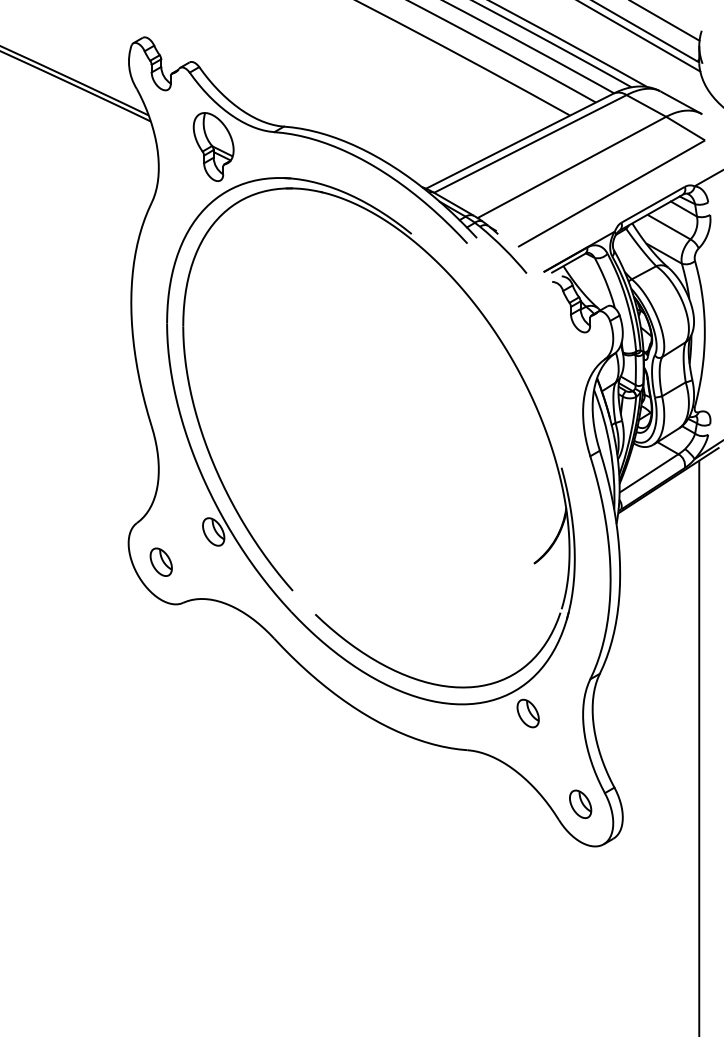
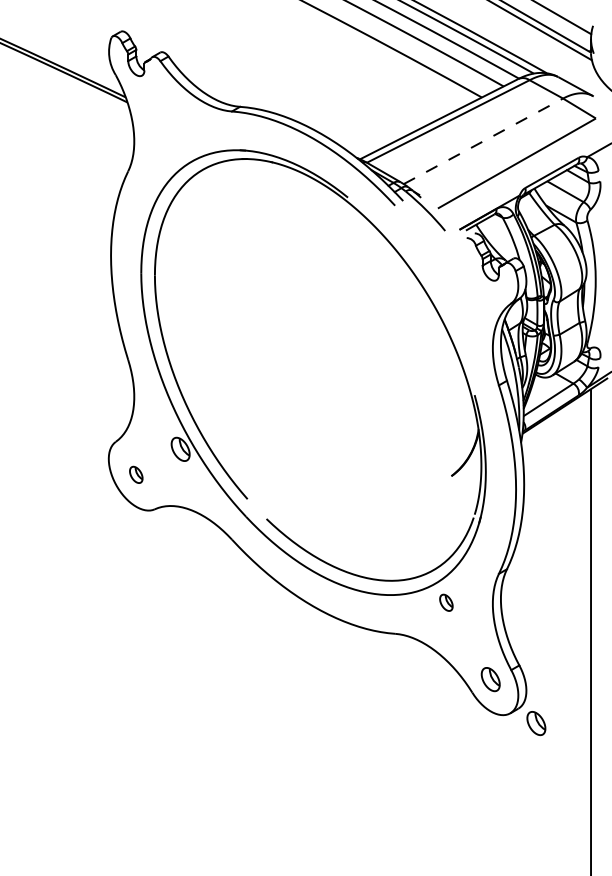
part: (213, 146) -> (180, 123), removed
line: (572, 167) -> (483, 141), solid -> dashed
part: (160, 561) -> (135, 474), size x0.7
part: (527, 713) -> (445, 602), size x0.7
part: (634, 855) -> (536, 722), added

